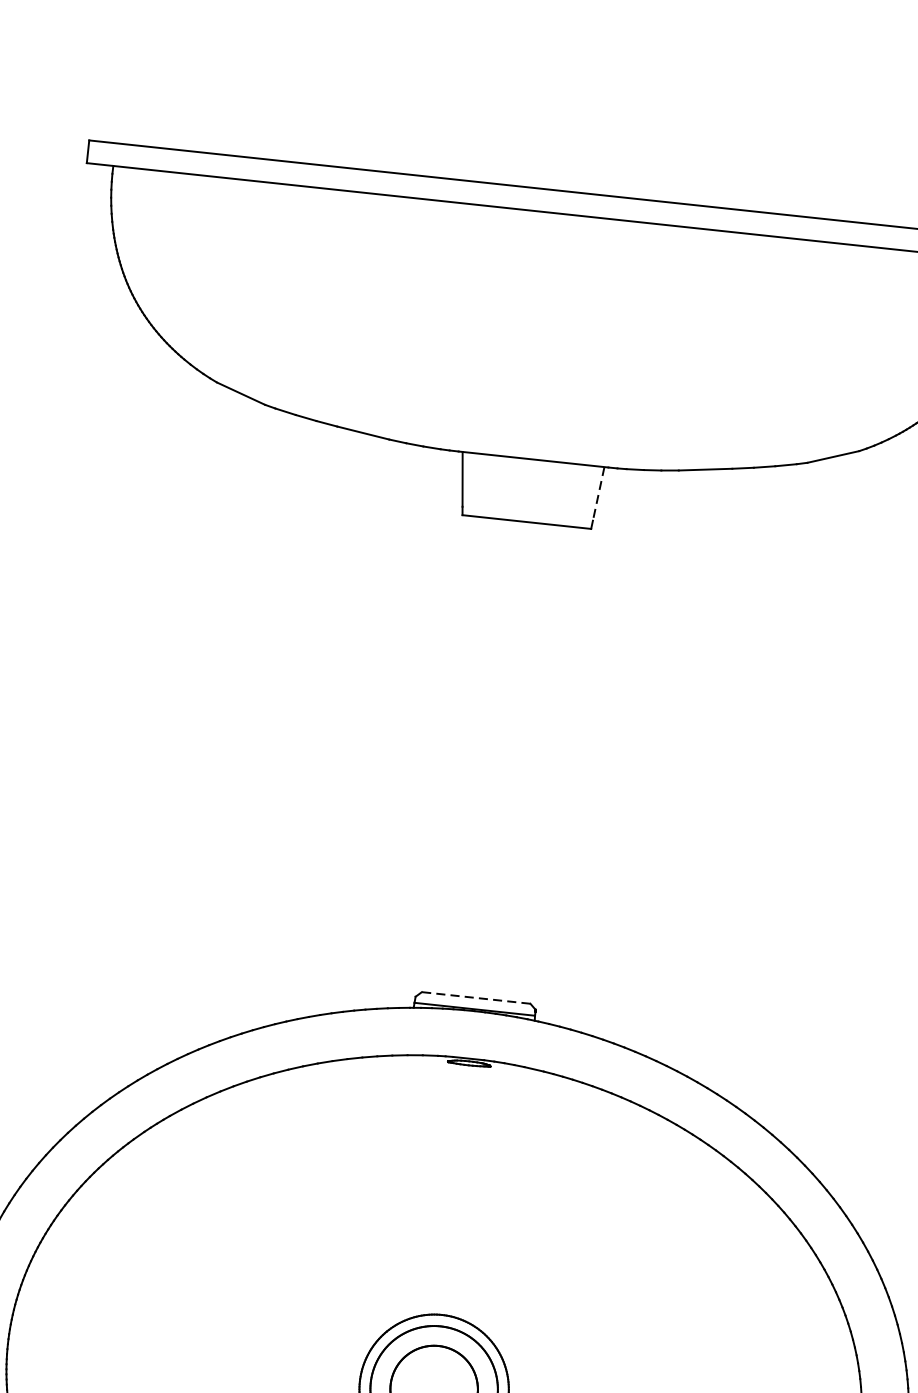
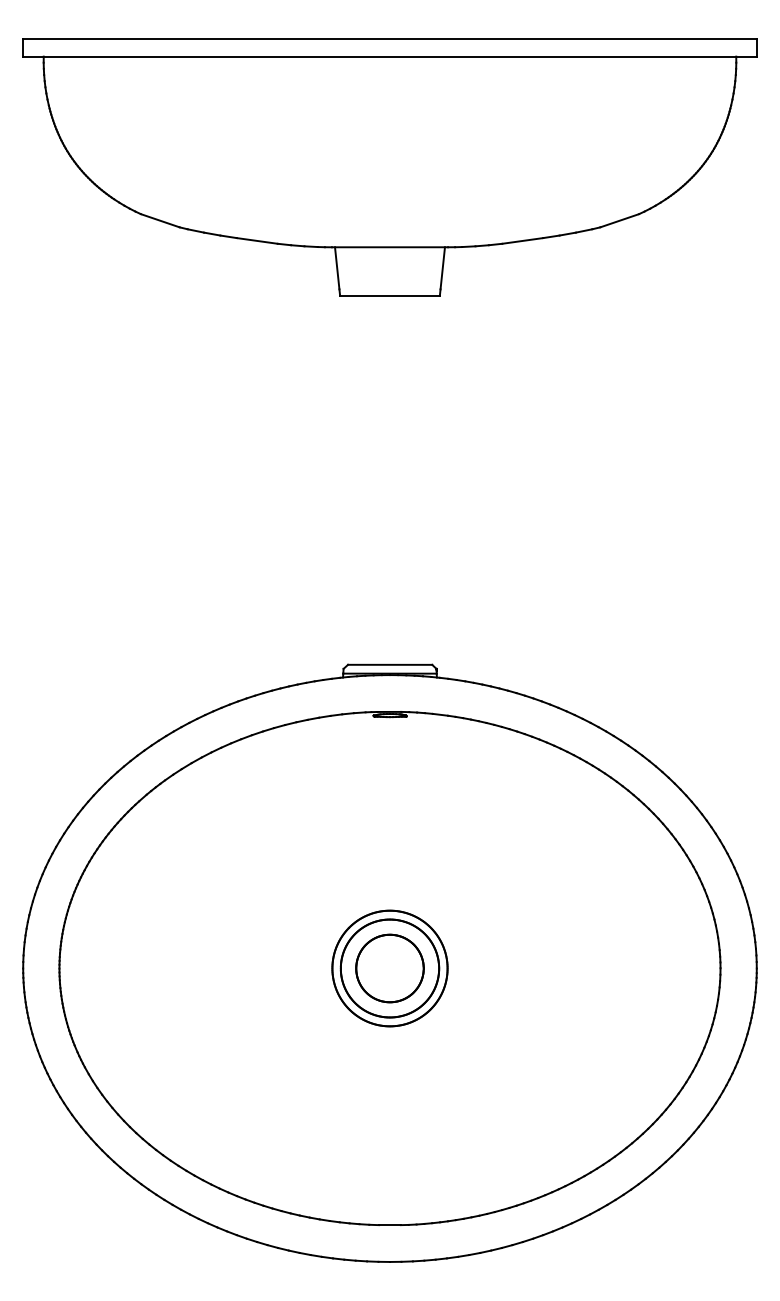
line: (598, 494) -> (442, 268), dashed -> solid
line: (475, 997) -> (389, 664), dashed -> solid

